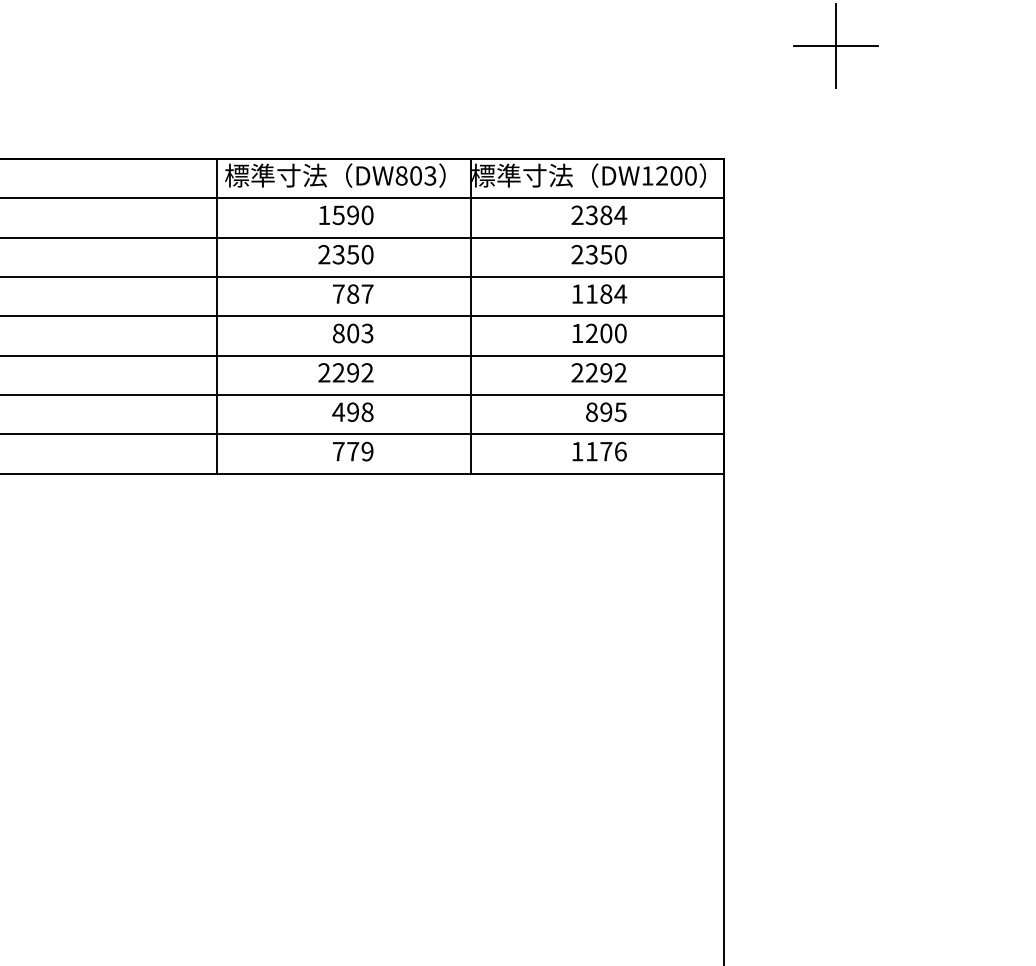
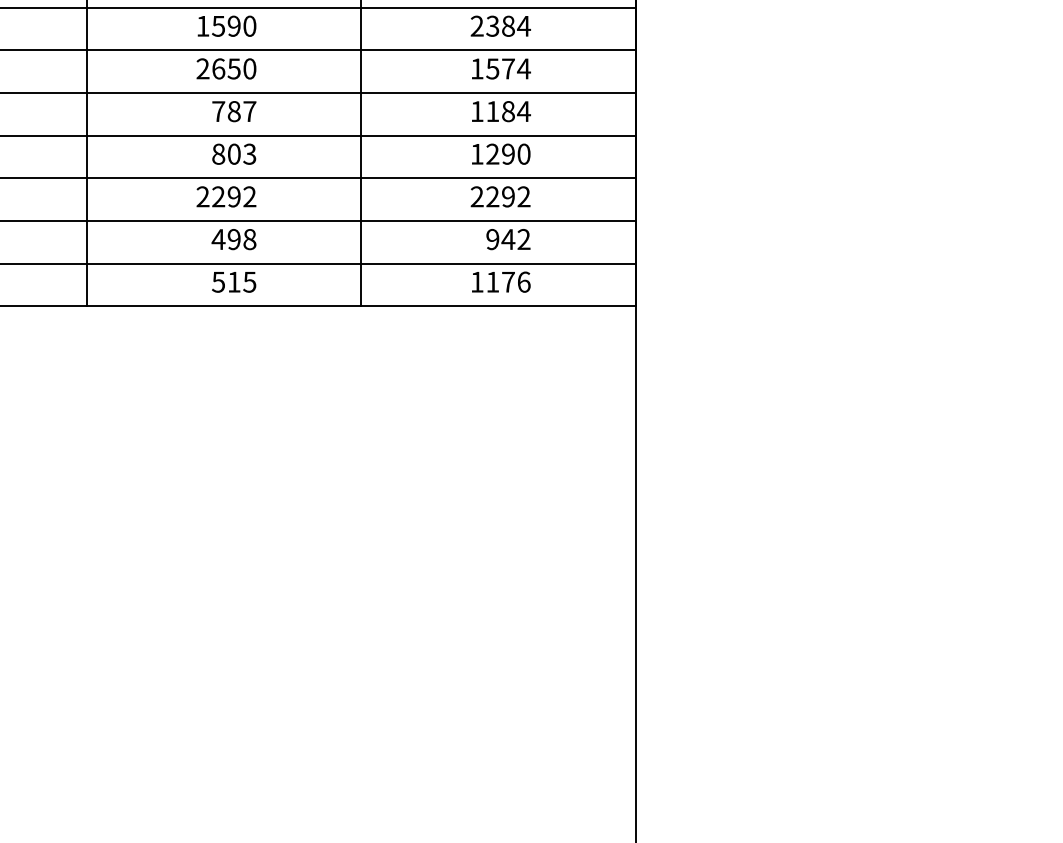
text: (338, 254) -> (218, 68), 2350 -> 2650
text: (599, 254) -> (501, 68), 2350 -> 1574
text: (606, 333) -> (508, 154), 1200 -> 1290
text: (606, 412) -> (508, 239), 895 -> 942
text: (352, 451) -> (233, 282), 779 -> 515

